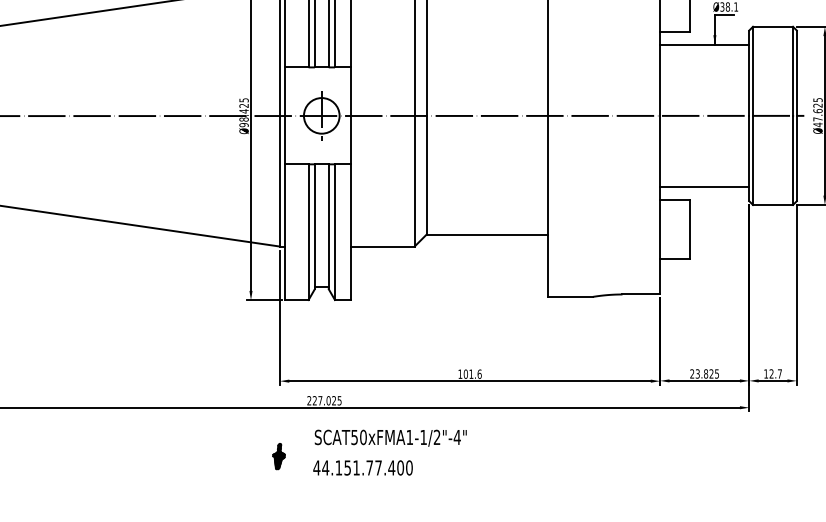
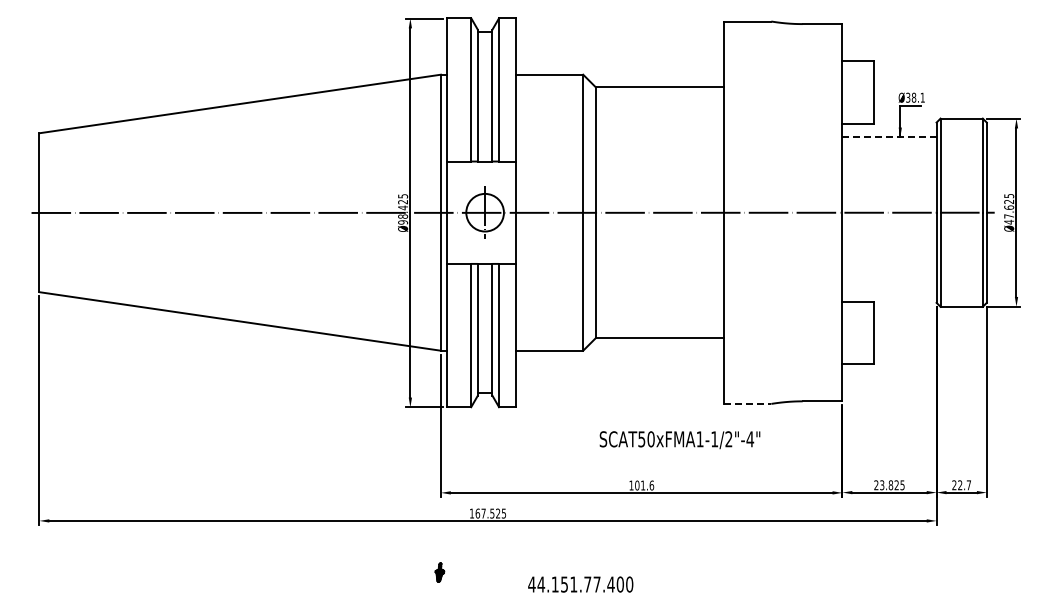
line: (704, 44) -> (889, 137), solid -> dashed
line: (704, 187) -> (889, 288), removed
line: (570, 296) -> (747, 403), solid -> dashed
text: (766, 374) -> (954, 485), 12.7 -> 22.7
text: (318, 400) -> (481, 513), 227.025 -> 167.525
text: (390, 438) -> (679, 440), moved
part: (278, 456) -> (439, 572), size x0.7
text: (362, 467) -> (580, 584), moved

